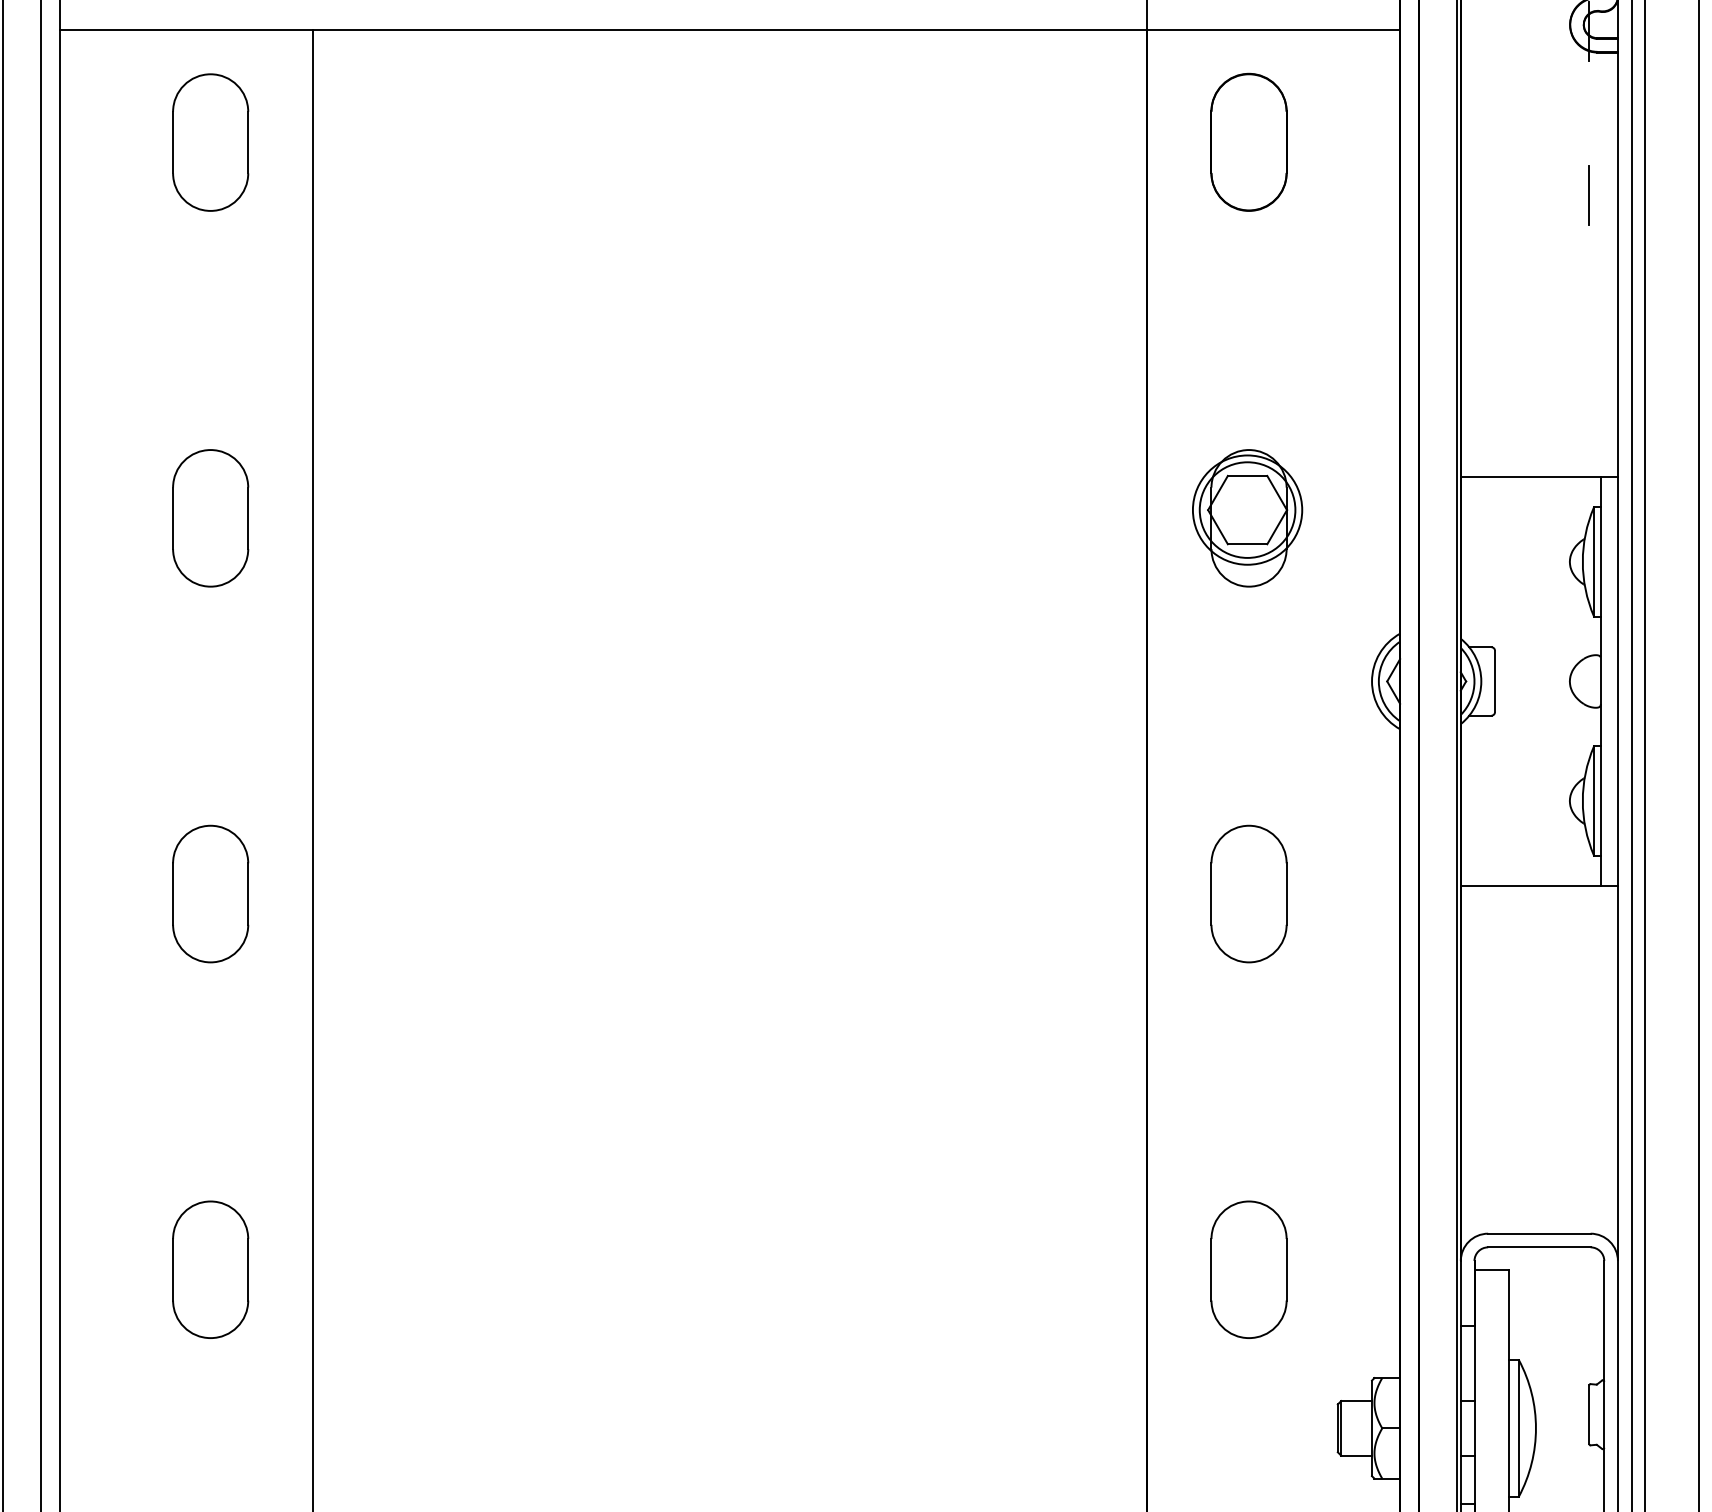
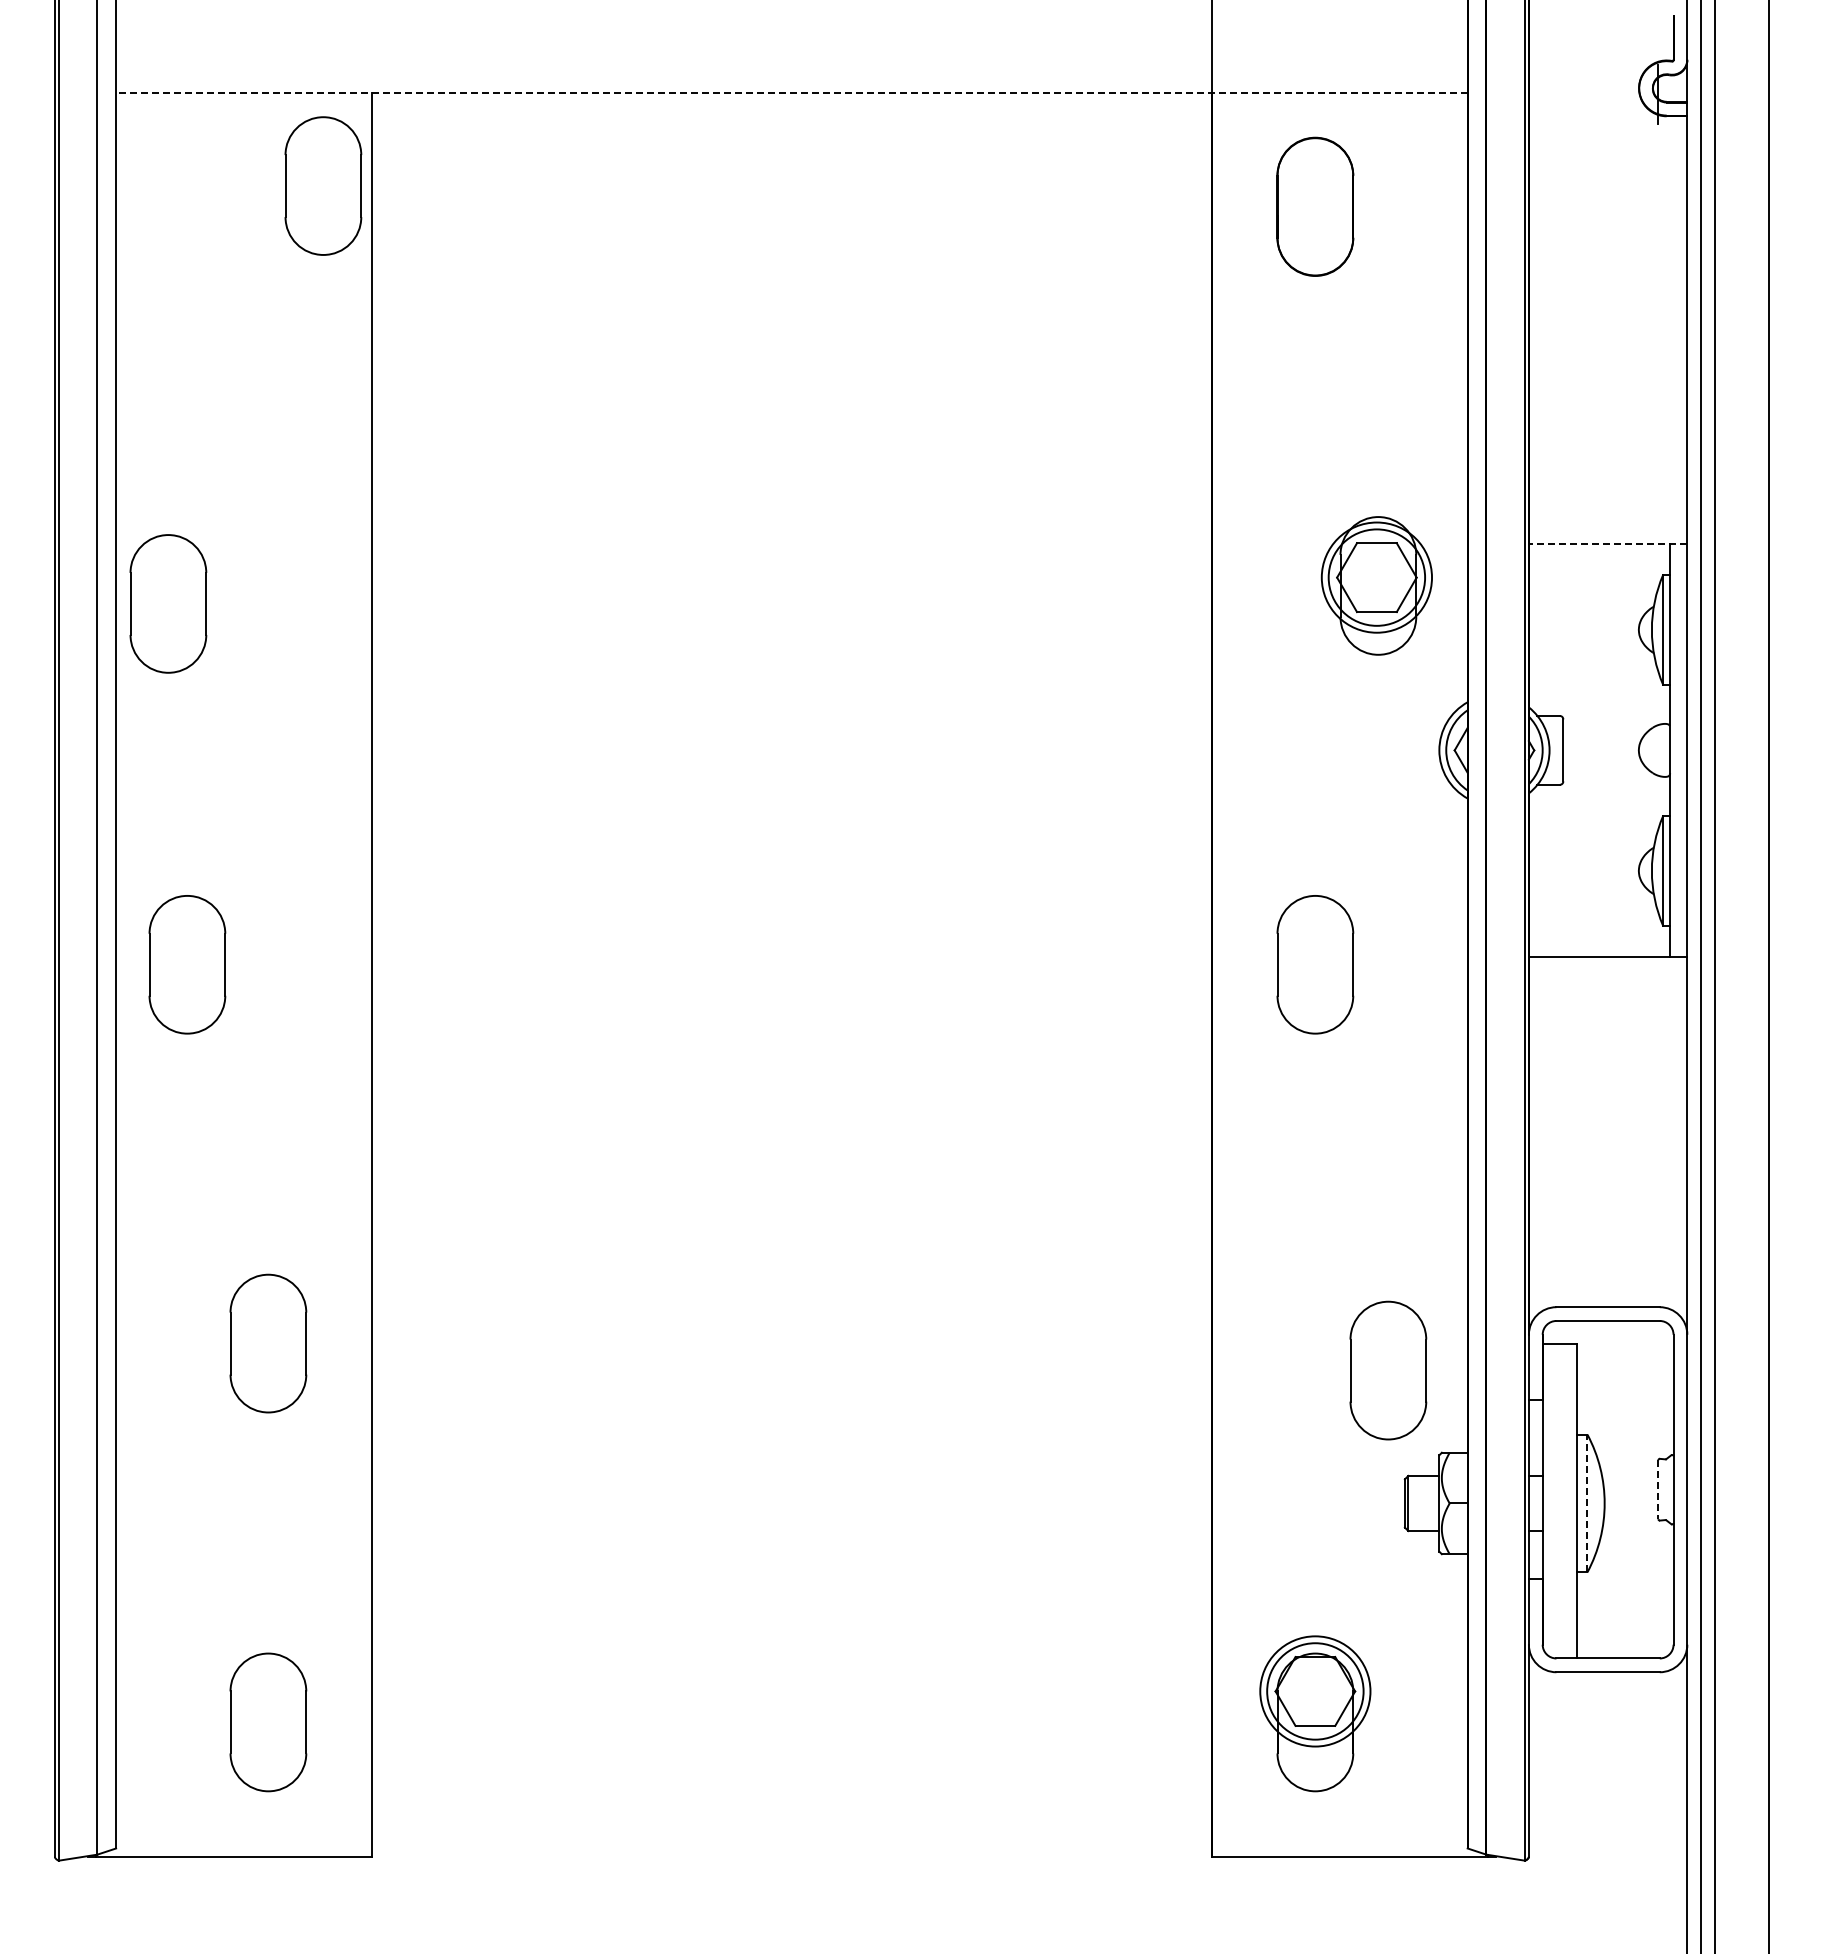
line: (729, 29) -> (791, 93), solid -> dashed
part: (210, 142) -> (323, 185), moved
line: (1589, 194) -> (1658, 259), removed
line: (1538, 476) -> (1607, 543), solid -> dashed
part: (210, 517) -> (168, 603), moved
part: (1247, 517) -> (1376, 585), moved
part: (210, 893) -> (187, 964), moved
part: (1249, 1269) -> (1388, 1370), moved
line: (1589, 1415) -> (1658, 1490), solid -> dashed
line: (1518, 1428) -> (1587, 1503), solid -> dashed

